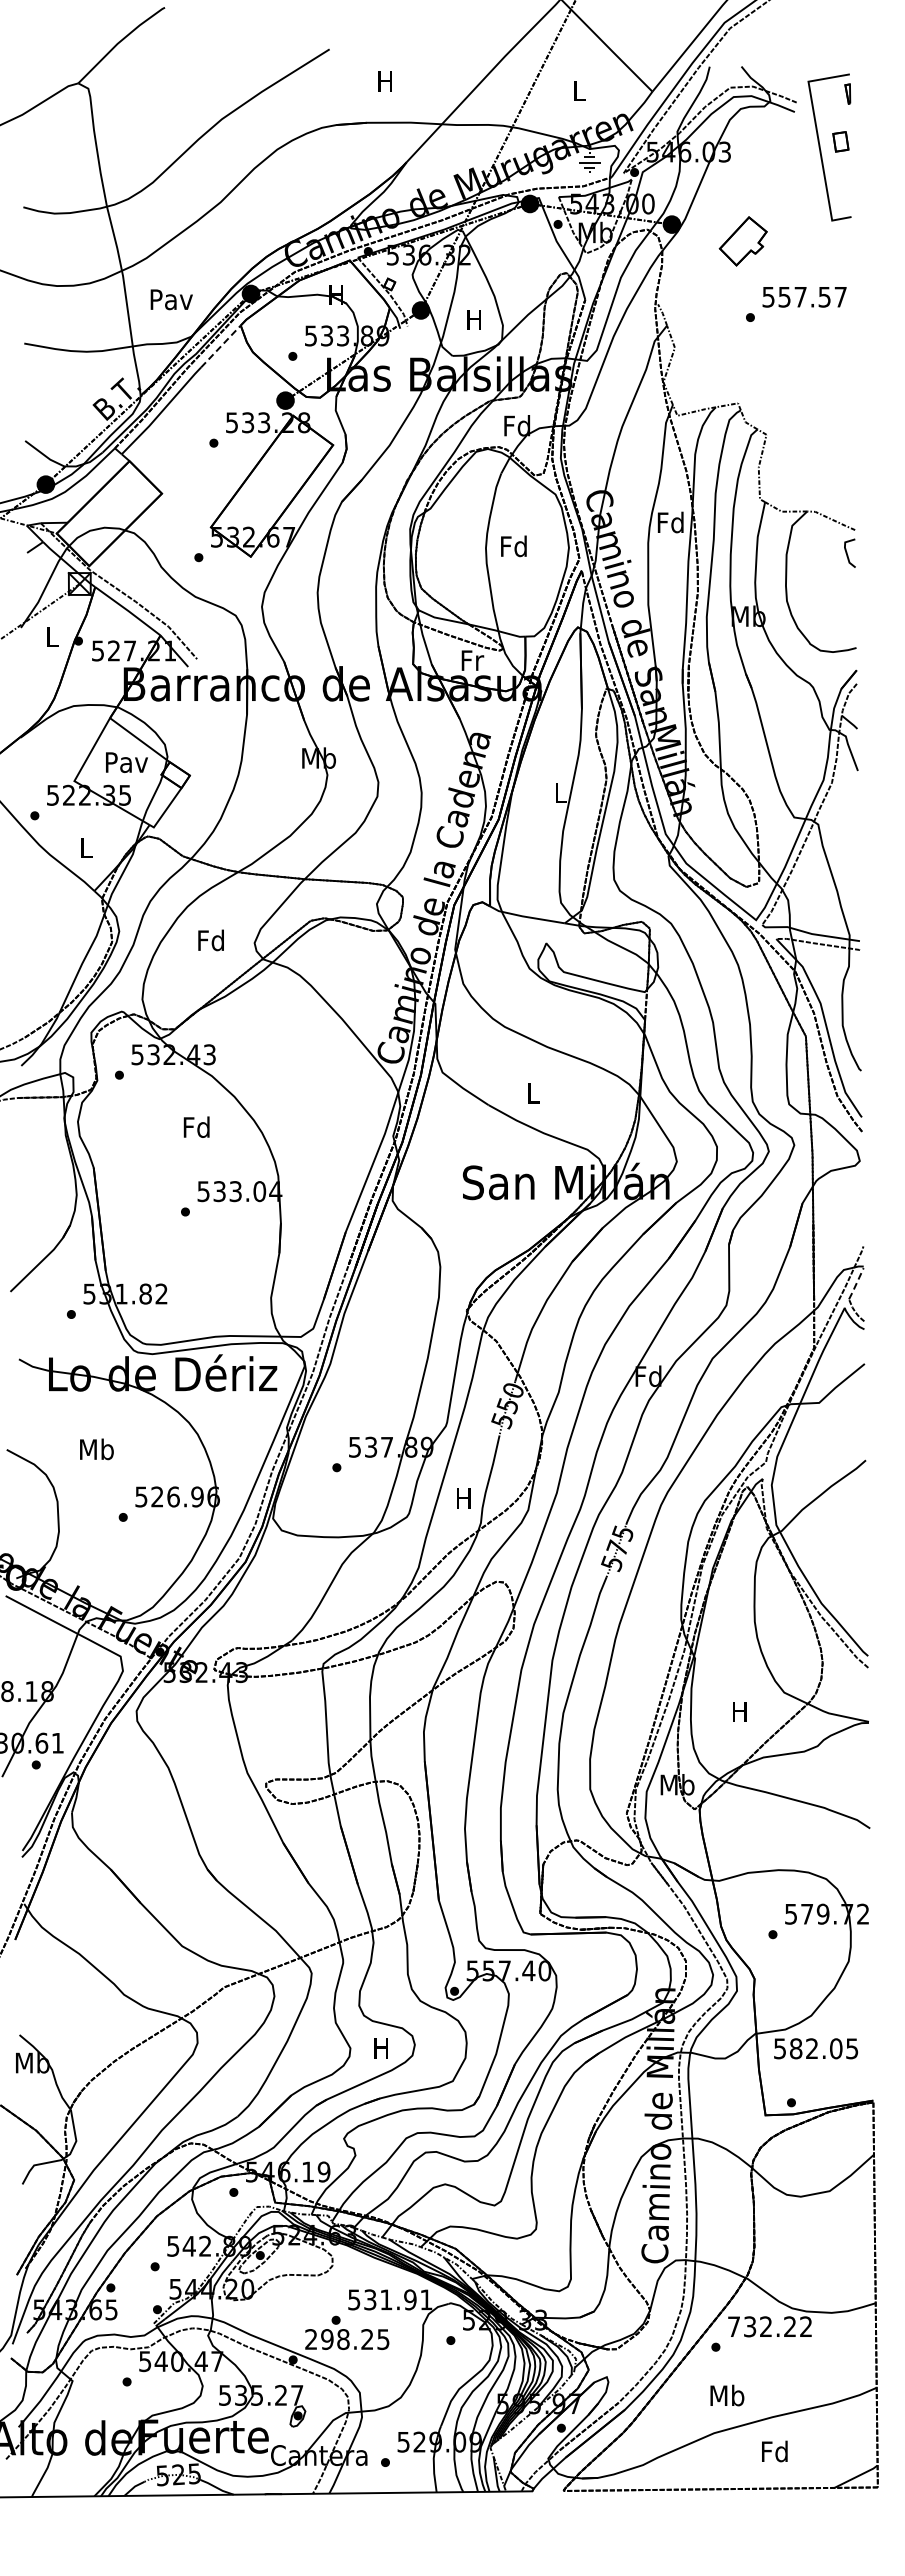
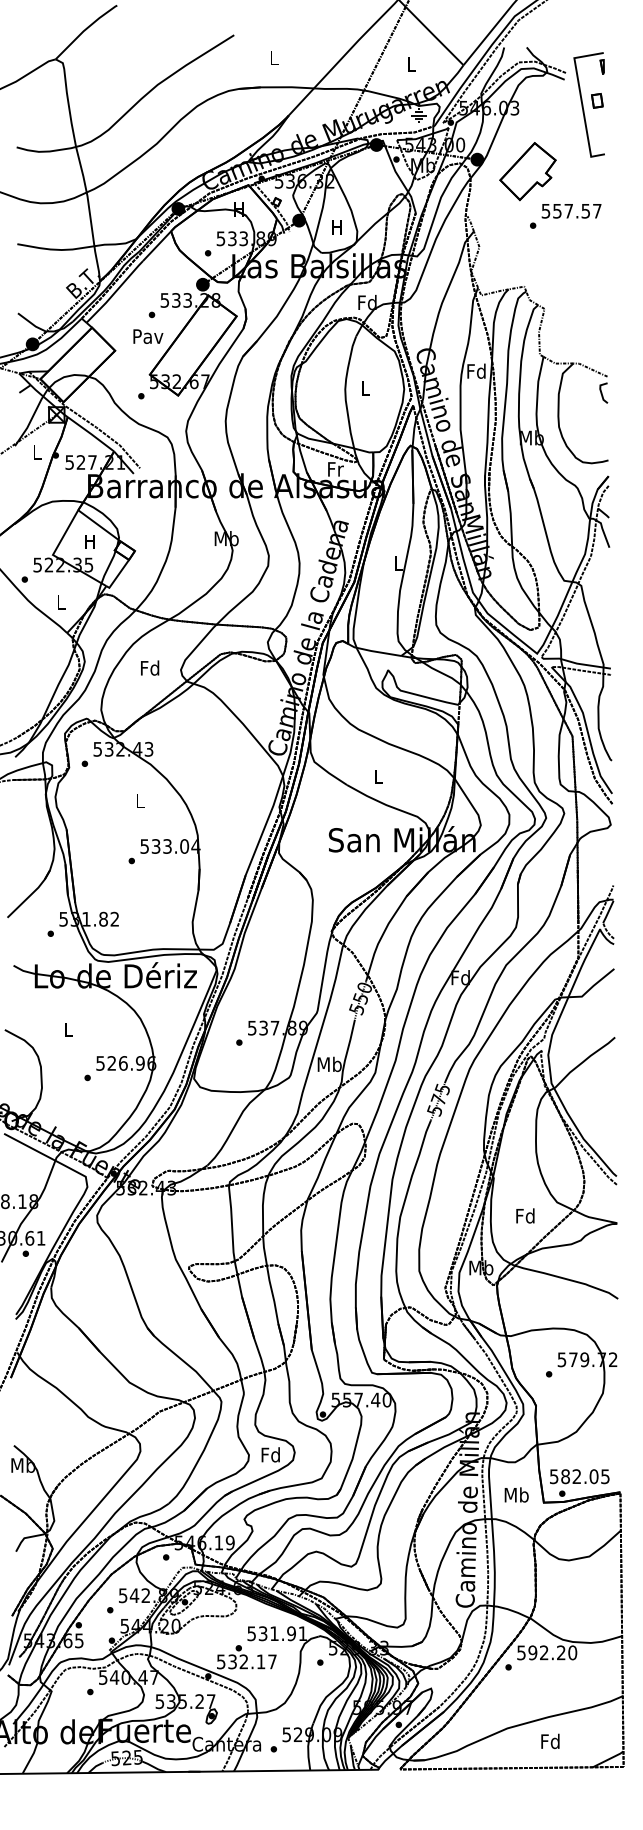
text: (384, 81) -> (273, 58), H -> L
part: (743, 241) -> (528, 171), size x1.67
text: (171, 299) -> (148, 336), moved
line: (220, 346) -> (156, 246), dashed -> solid
text: (513, 546) -> (364, 388), Fd -> L
text: (126, 762) -> (89, 541), Pav -> H
text: (196, 1126) -> (139, 800), Fd -> L
line: (856, 1284) -> (608, 912), dashed -> solid
text: (96, 1449) -> (68, 1029), Mb -> L
text: (464, 1498) -> (330, 1064), H -> Mb
text: (739, 1711) -> (525, 1215), H -> Fd
text: (380, 2047) -> (270, 1454), H -> Fd
text: (816, 2048) -> (580, 1476), moved
text: (770, 2326) -> (547, 1652), 732.22 -> 592.20
text: (347, 2339) -> (246, 1661), 298.25 -> 532.17
text: (727, 2395) -> (516, 1494), moved

